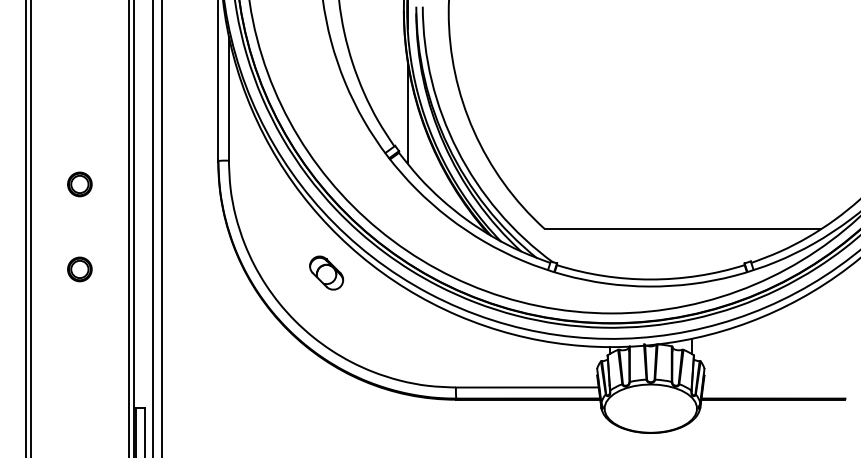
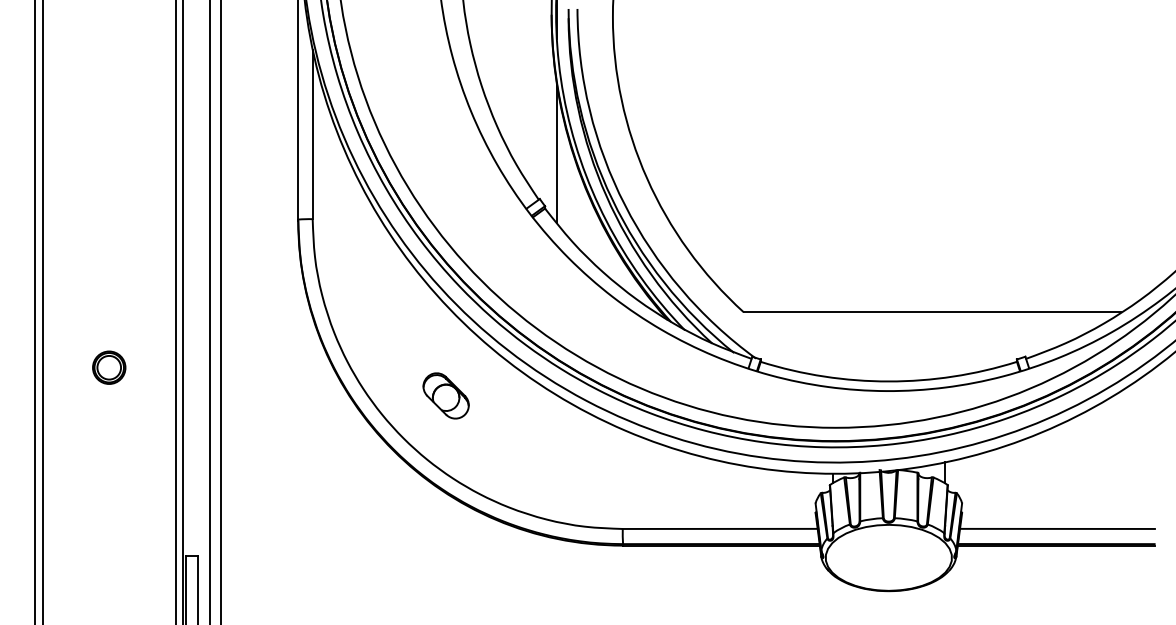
part: (79, 184) -> (108, 251), removed
part: (326, 272) -> (445, 395), moved
line: (773, 387) -> (1056, 528), added

